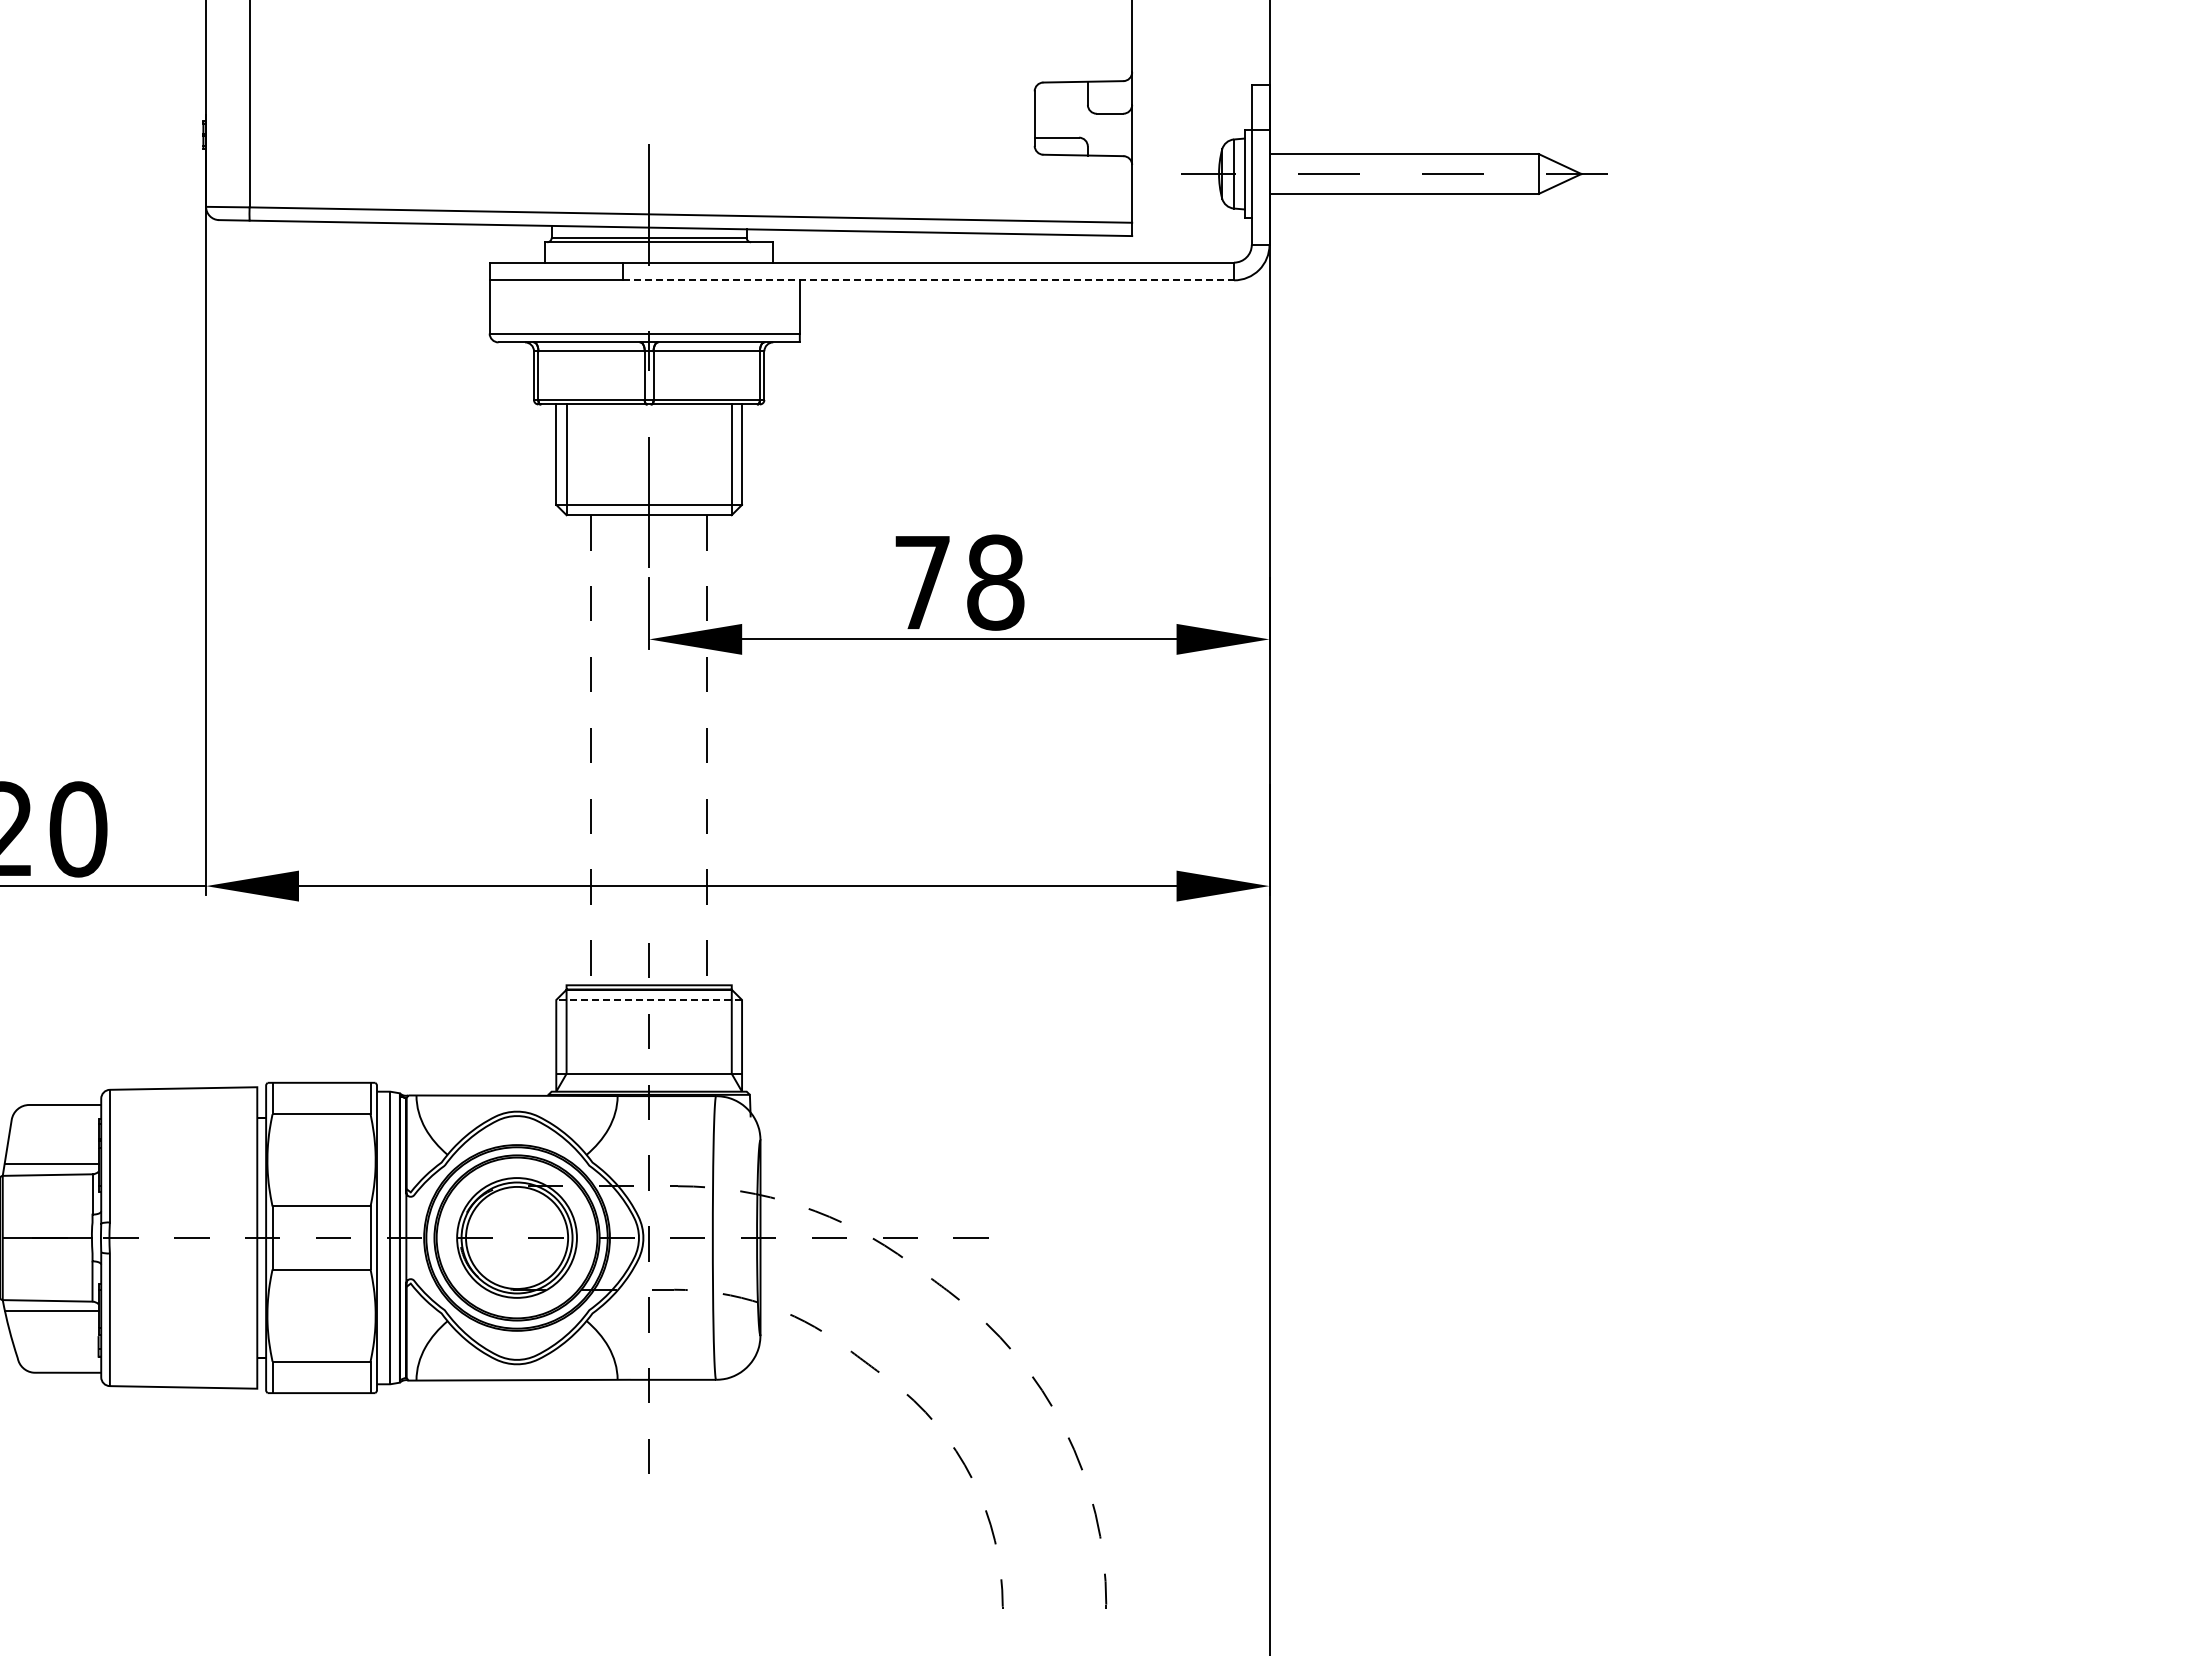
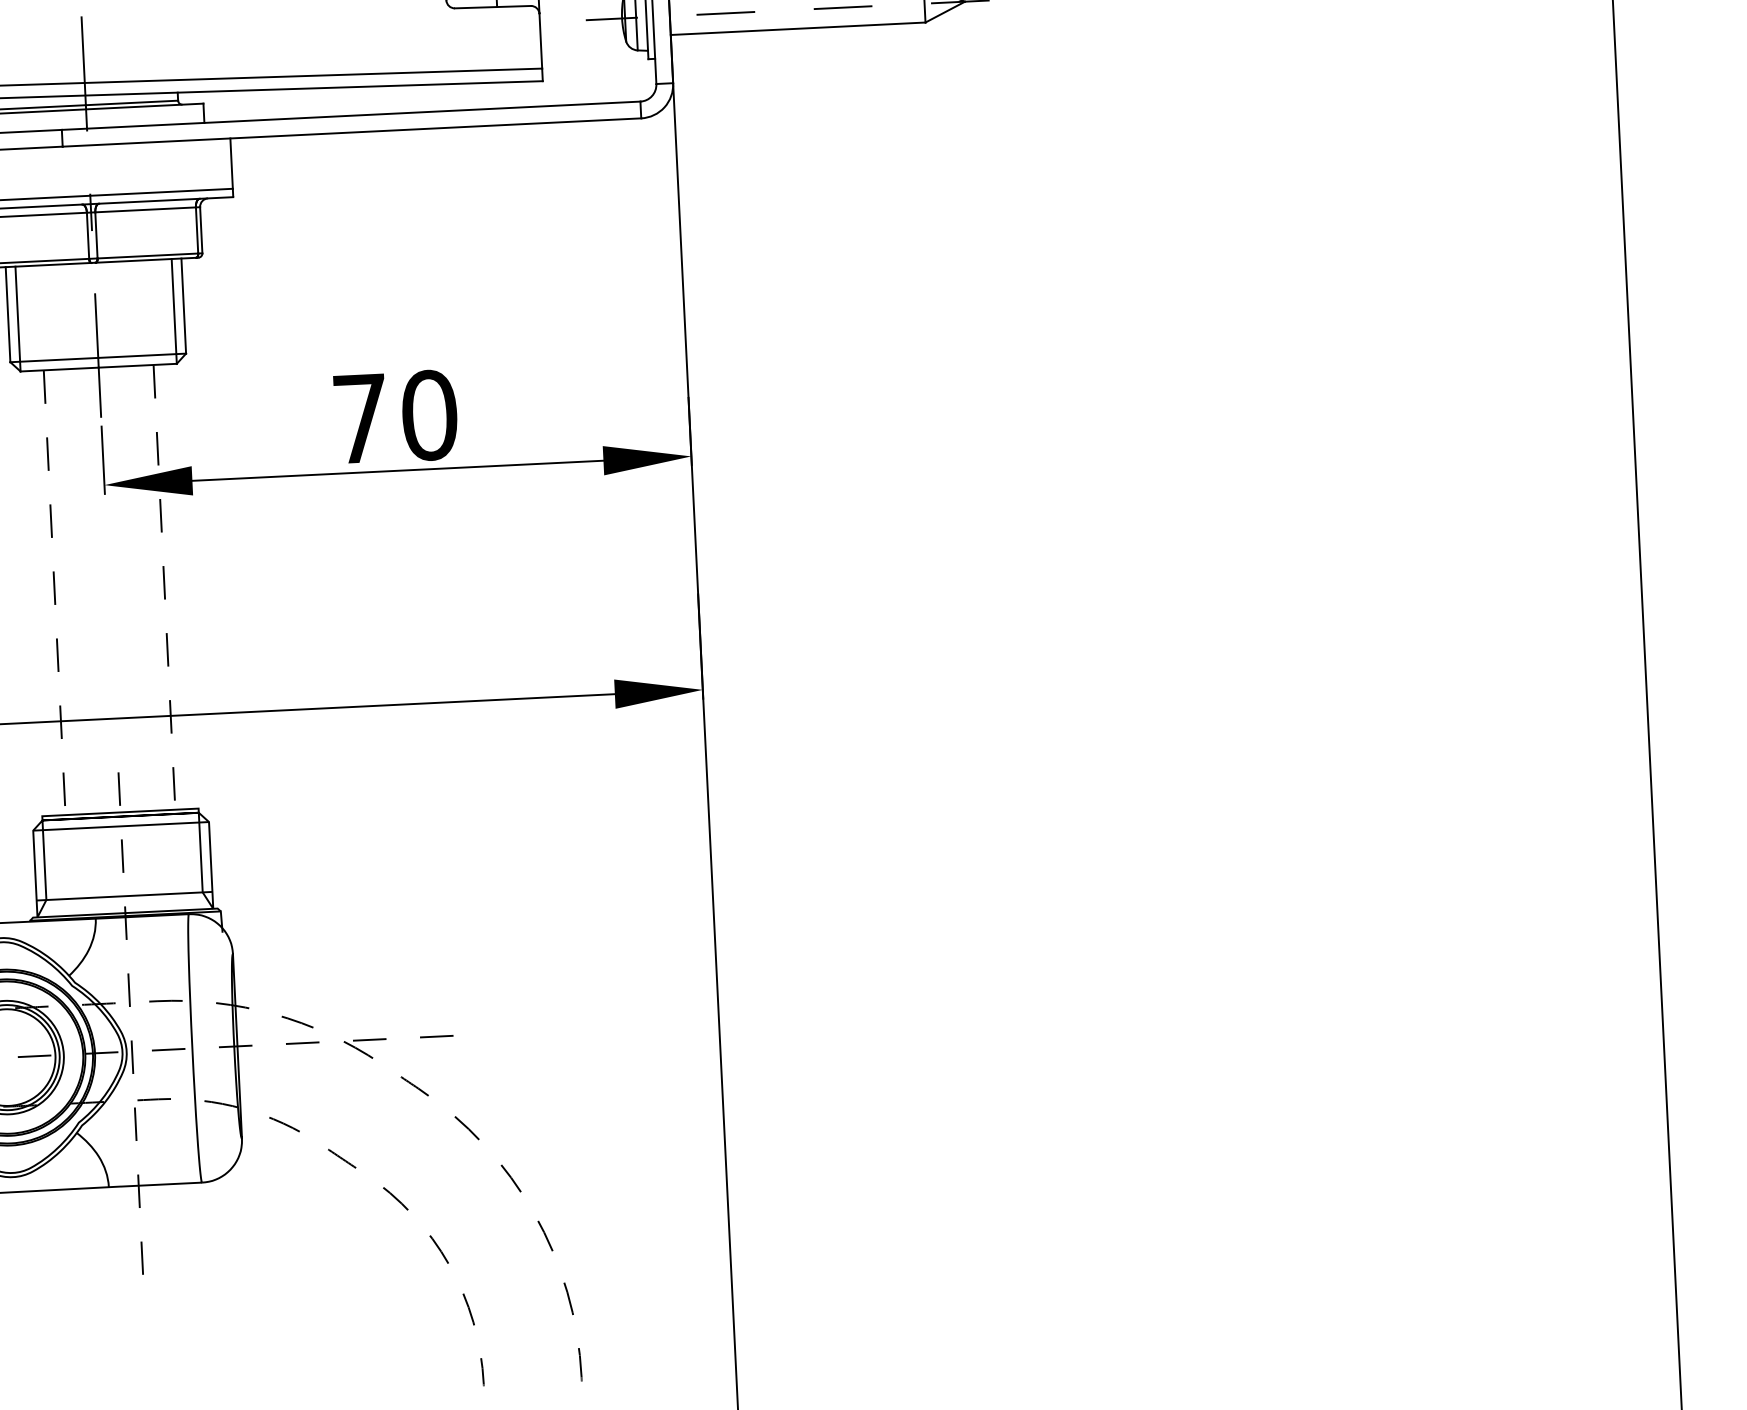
line: (928, 280) -> (352, 132), dashed -> solid
text: (995, 582) -> (429, 415), 78 -> 70
line: (649, 1000) -> (121, 826), dashed -> solid

